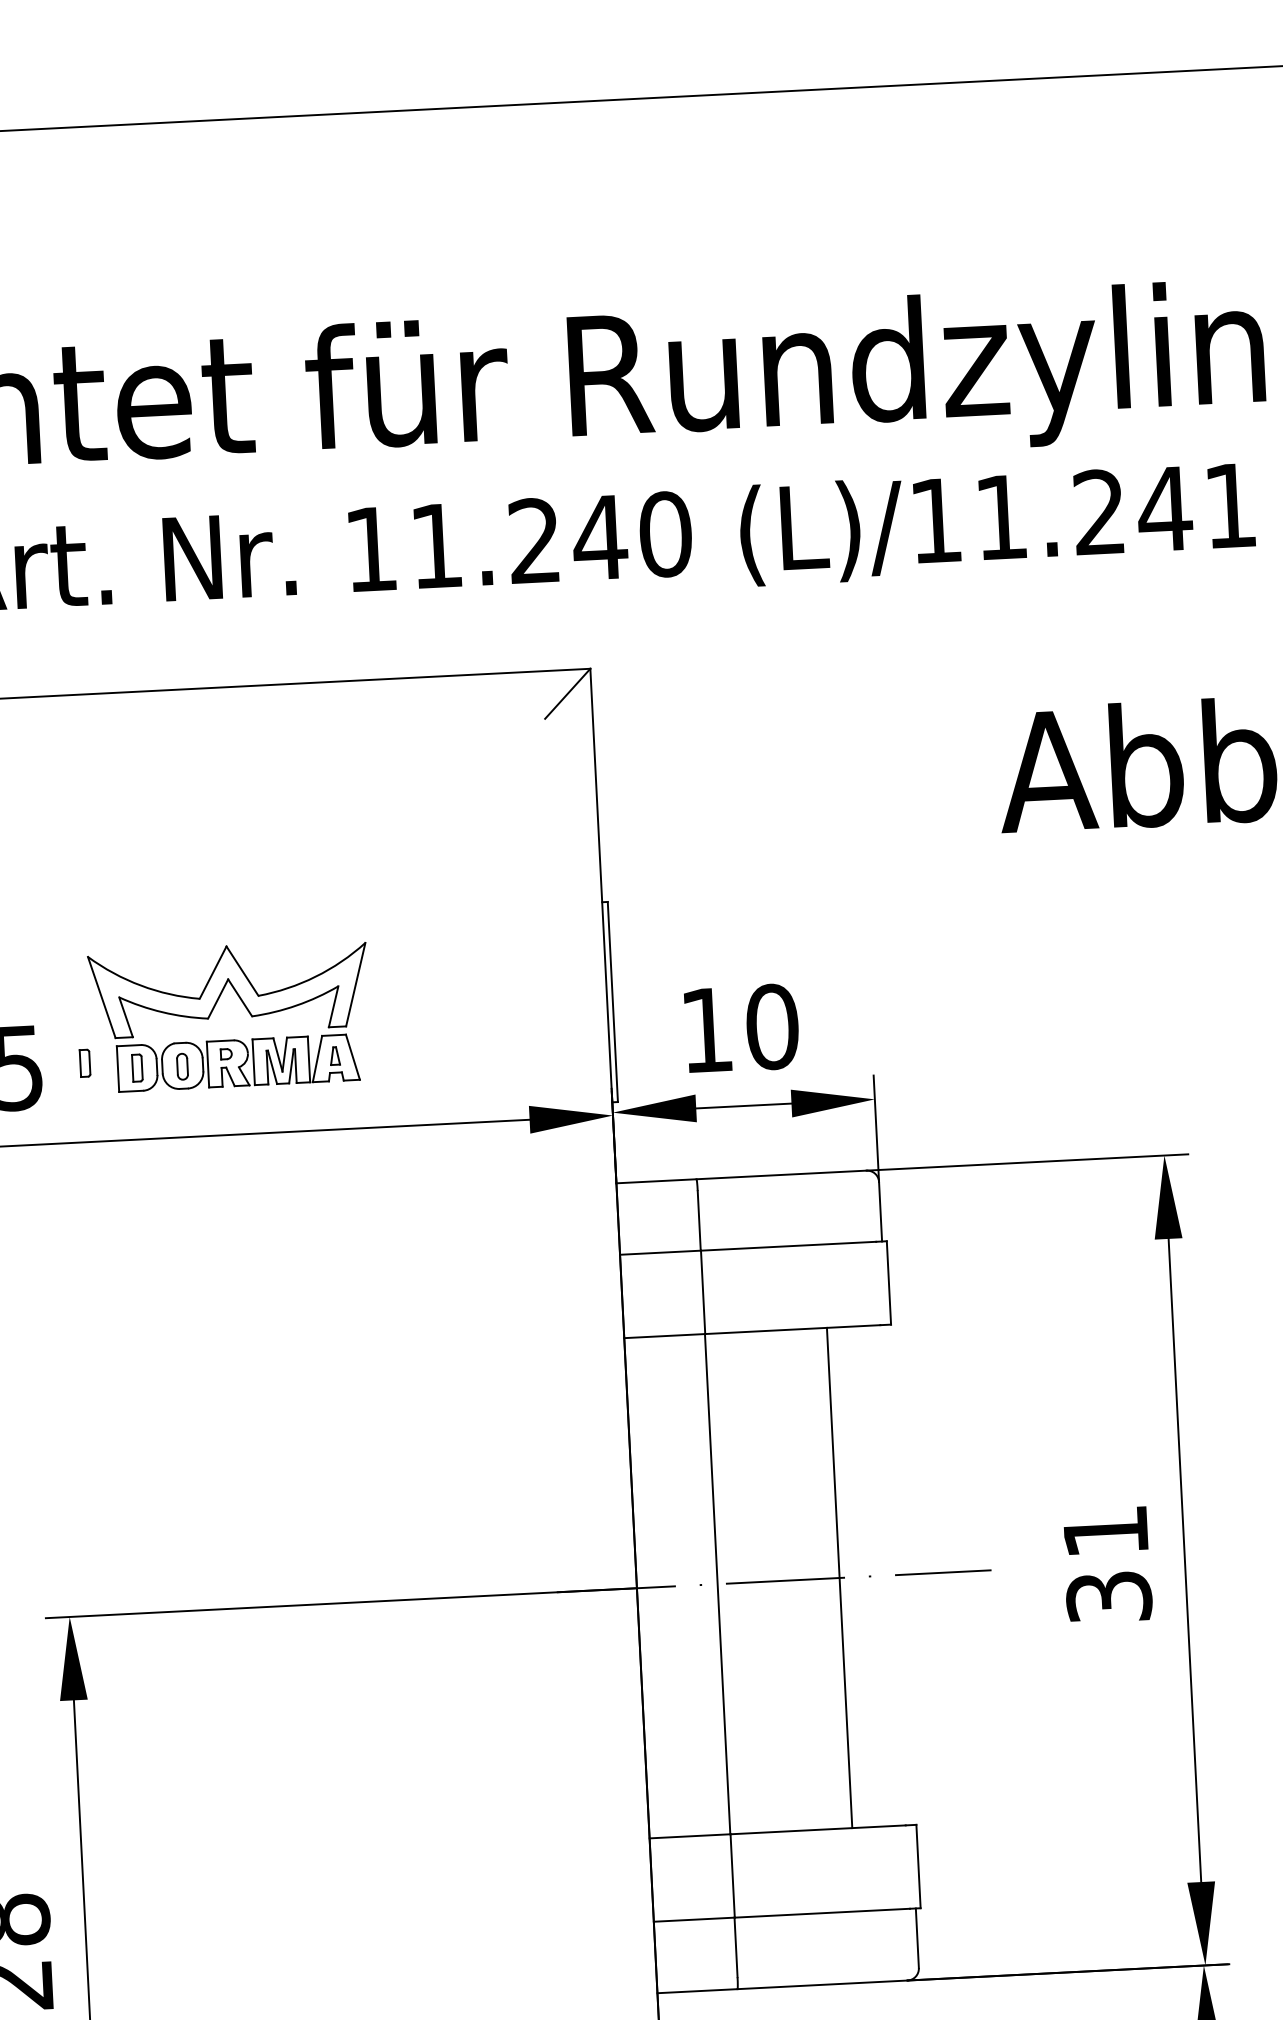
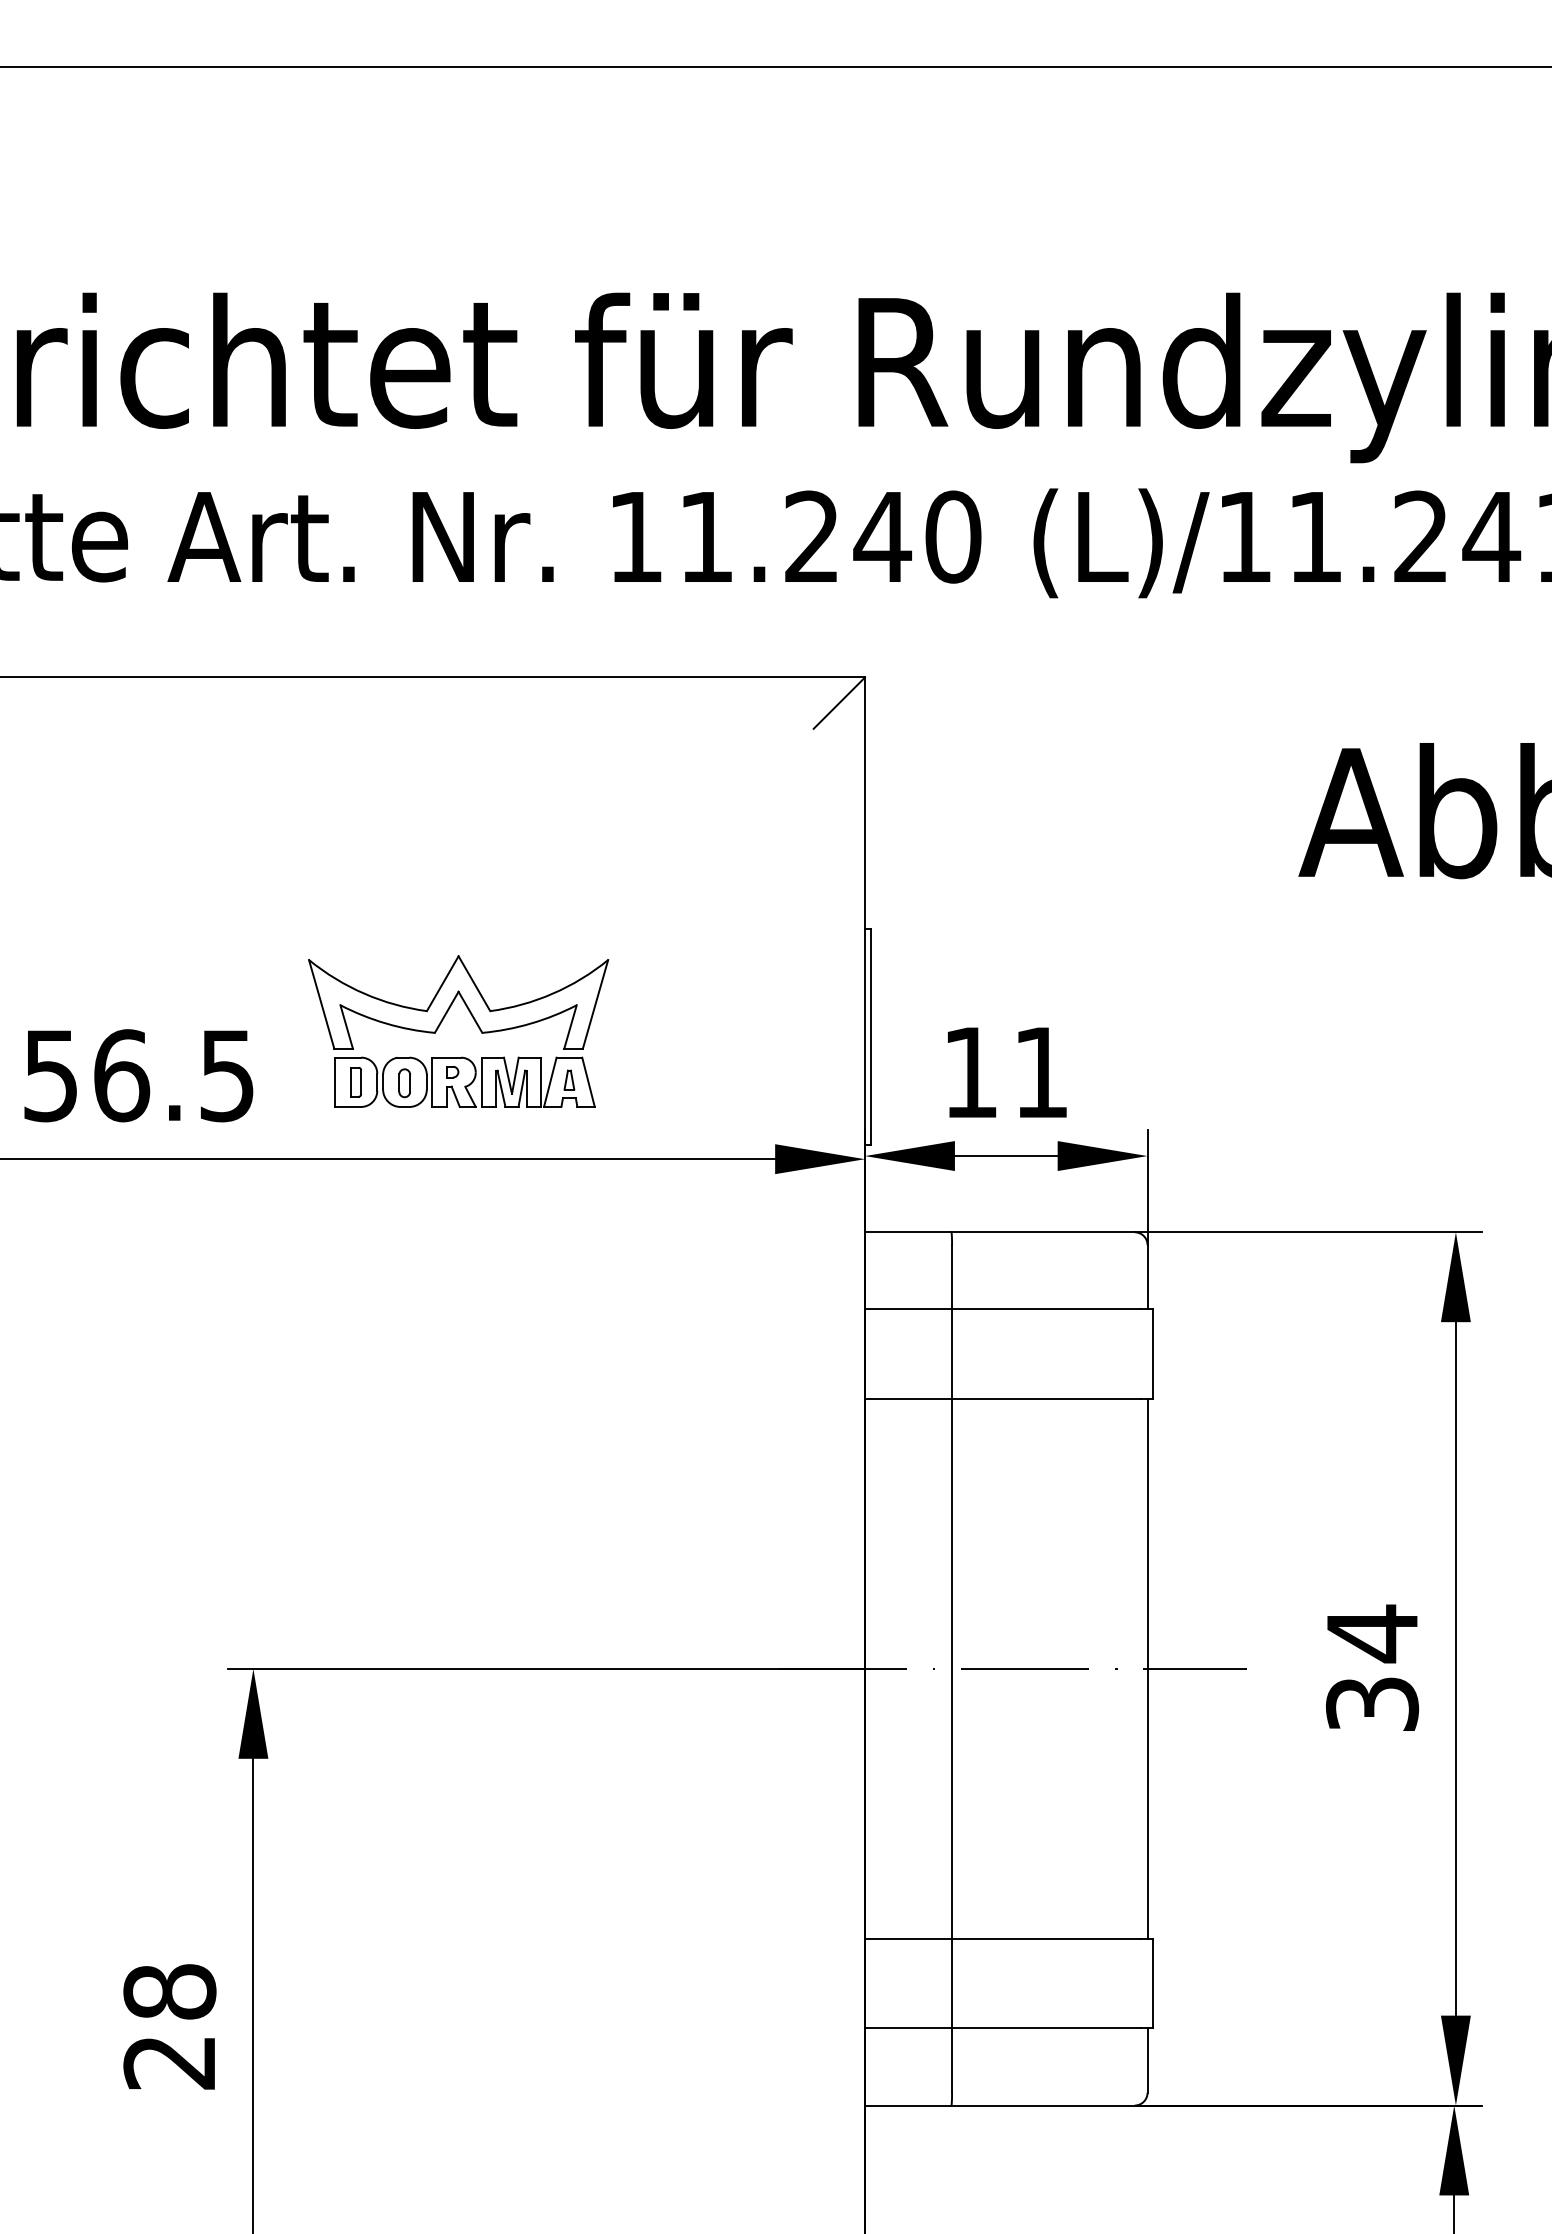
text: (772, 1026) -> (1041, 1072), 10 -> 11
part: (84, 1063) -> (299, 1074), removed
text: (1105, 1531) -> (1372, 1633), 31 -> 34
line: (839, 1577) -> (1147, 1668), moved

